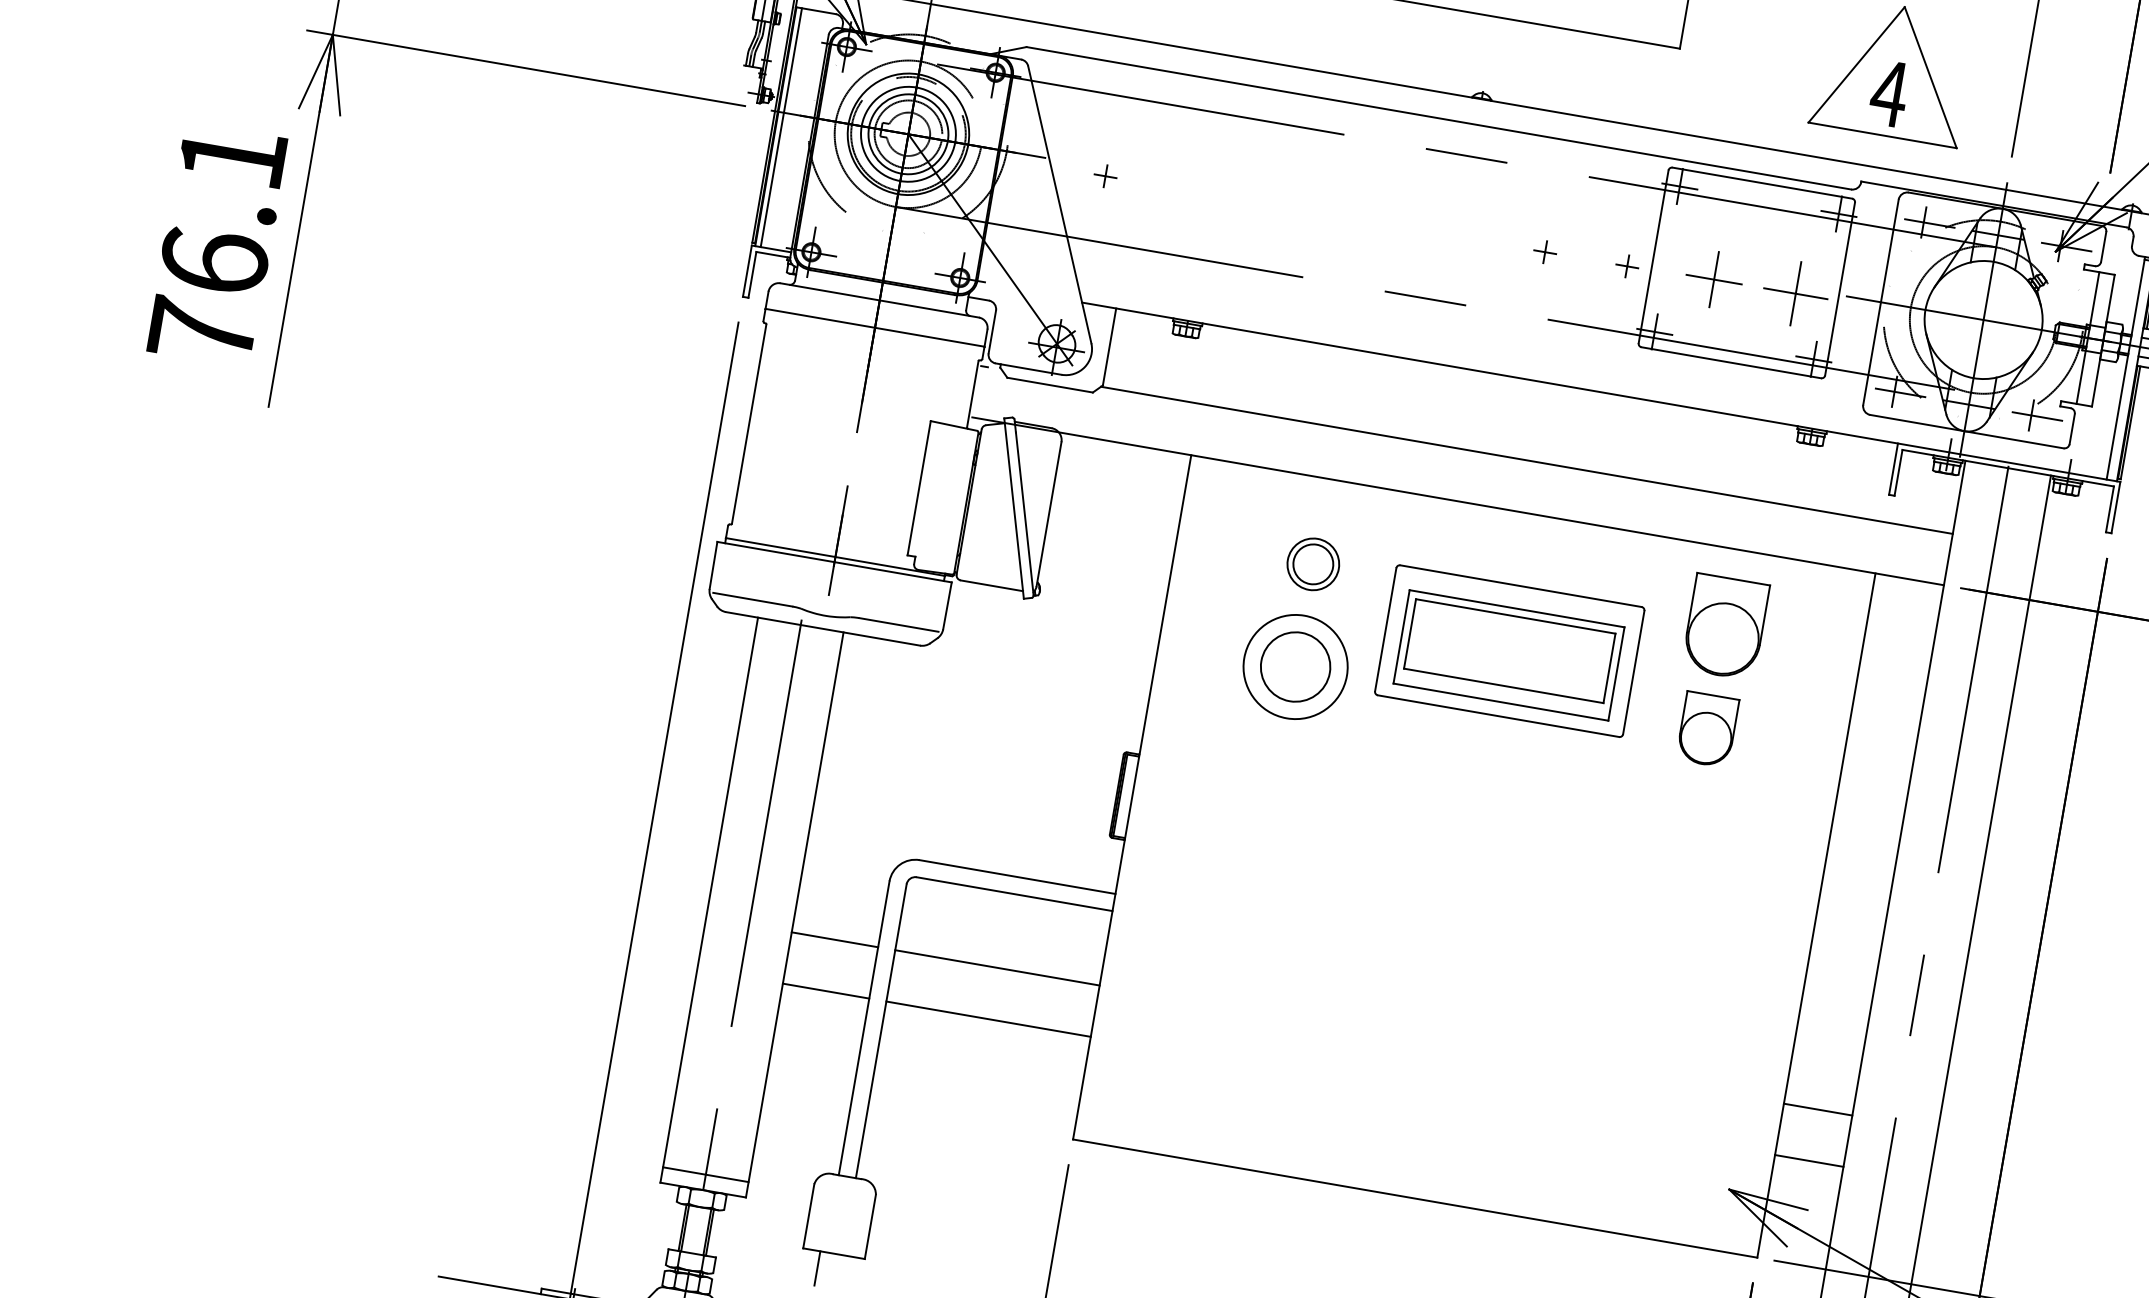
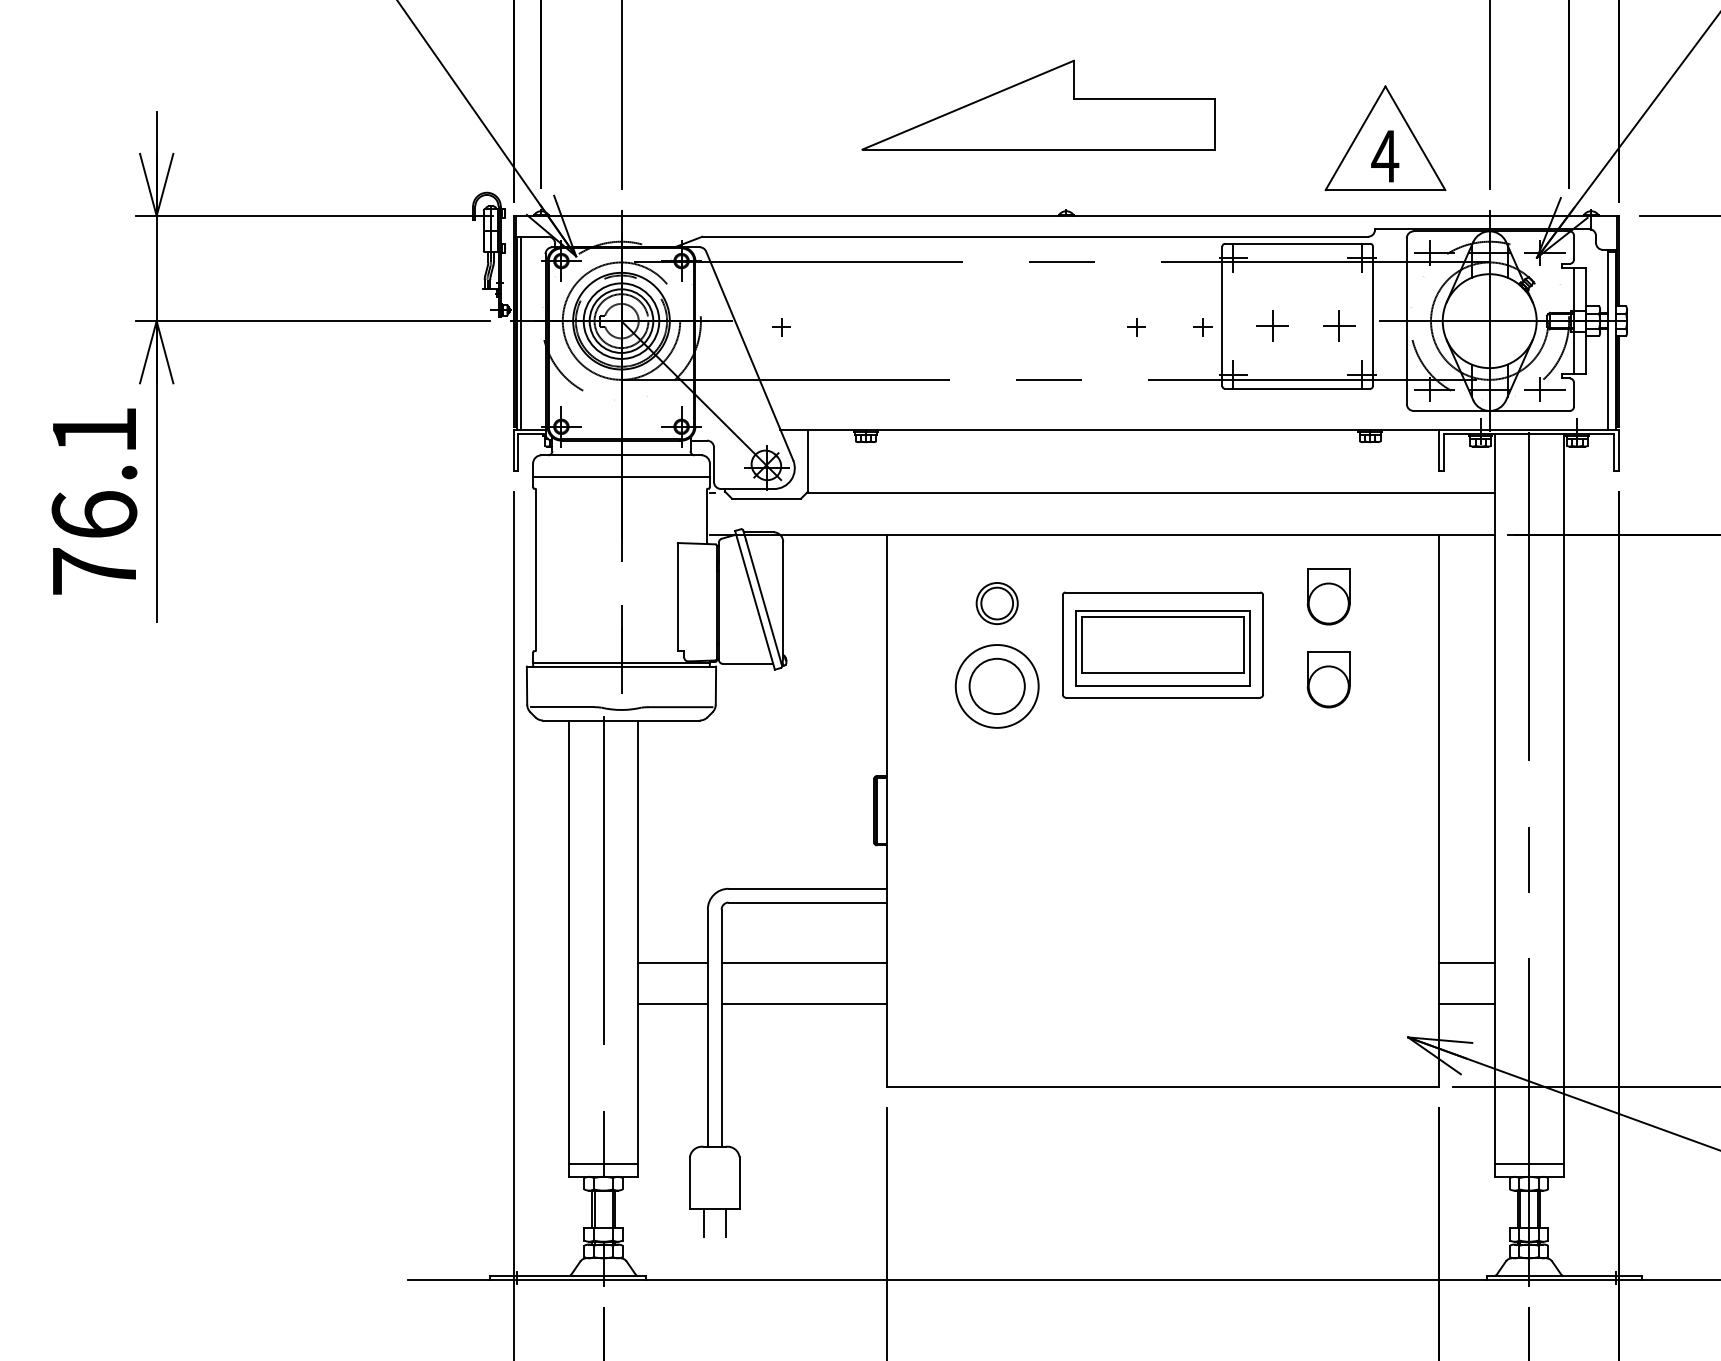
part: (1713, 278) -> (1272, 325), size x0.71
part: (1796, 293) -> (1339, 325), size x0.62
part: (1725, 626) -> (1328, 596), size x0.71
line: (844, 1272) -> (725, 1222), added

